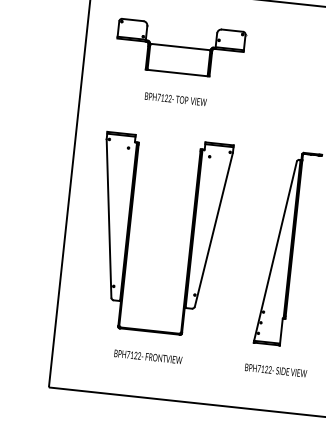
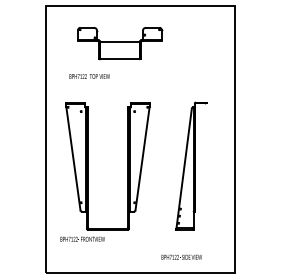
part: (180, 49) -> (120, 43), moved
text: (175, 99) -> (89, 76), moved
text: (148, 355) -> (82, 238), moved
text: (275, 369) -> (181, 256), moved

